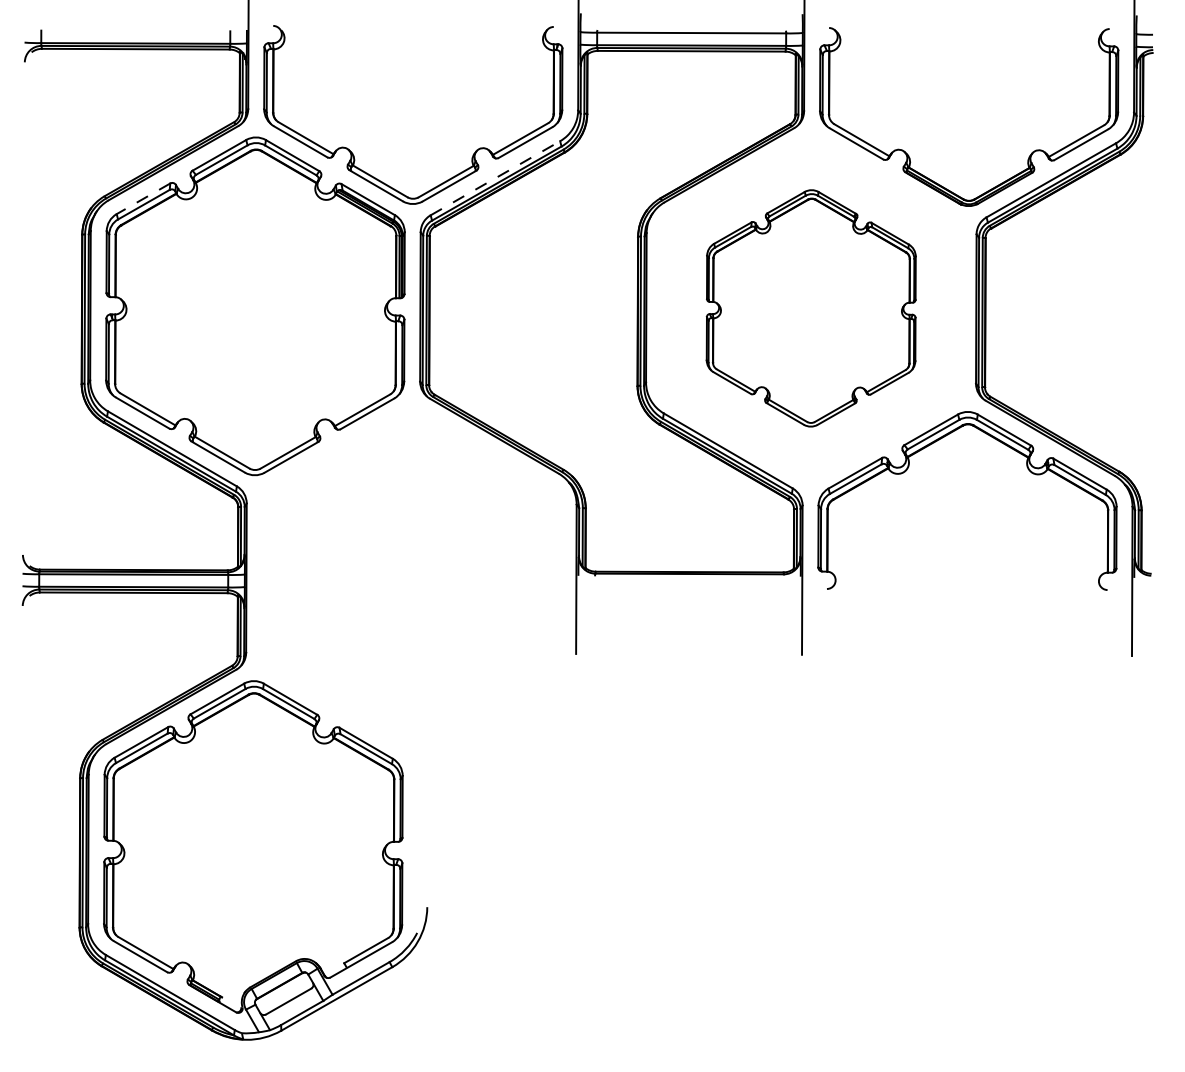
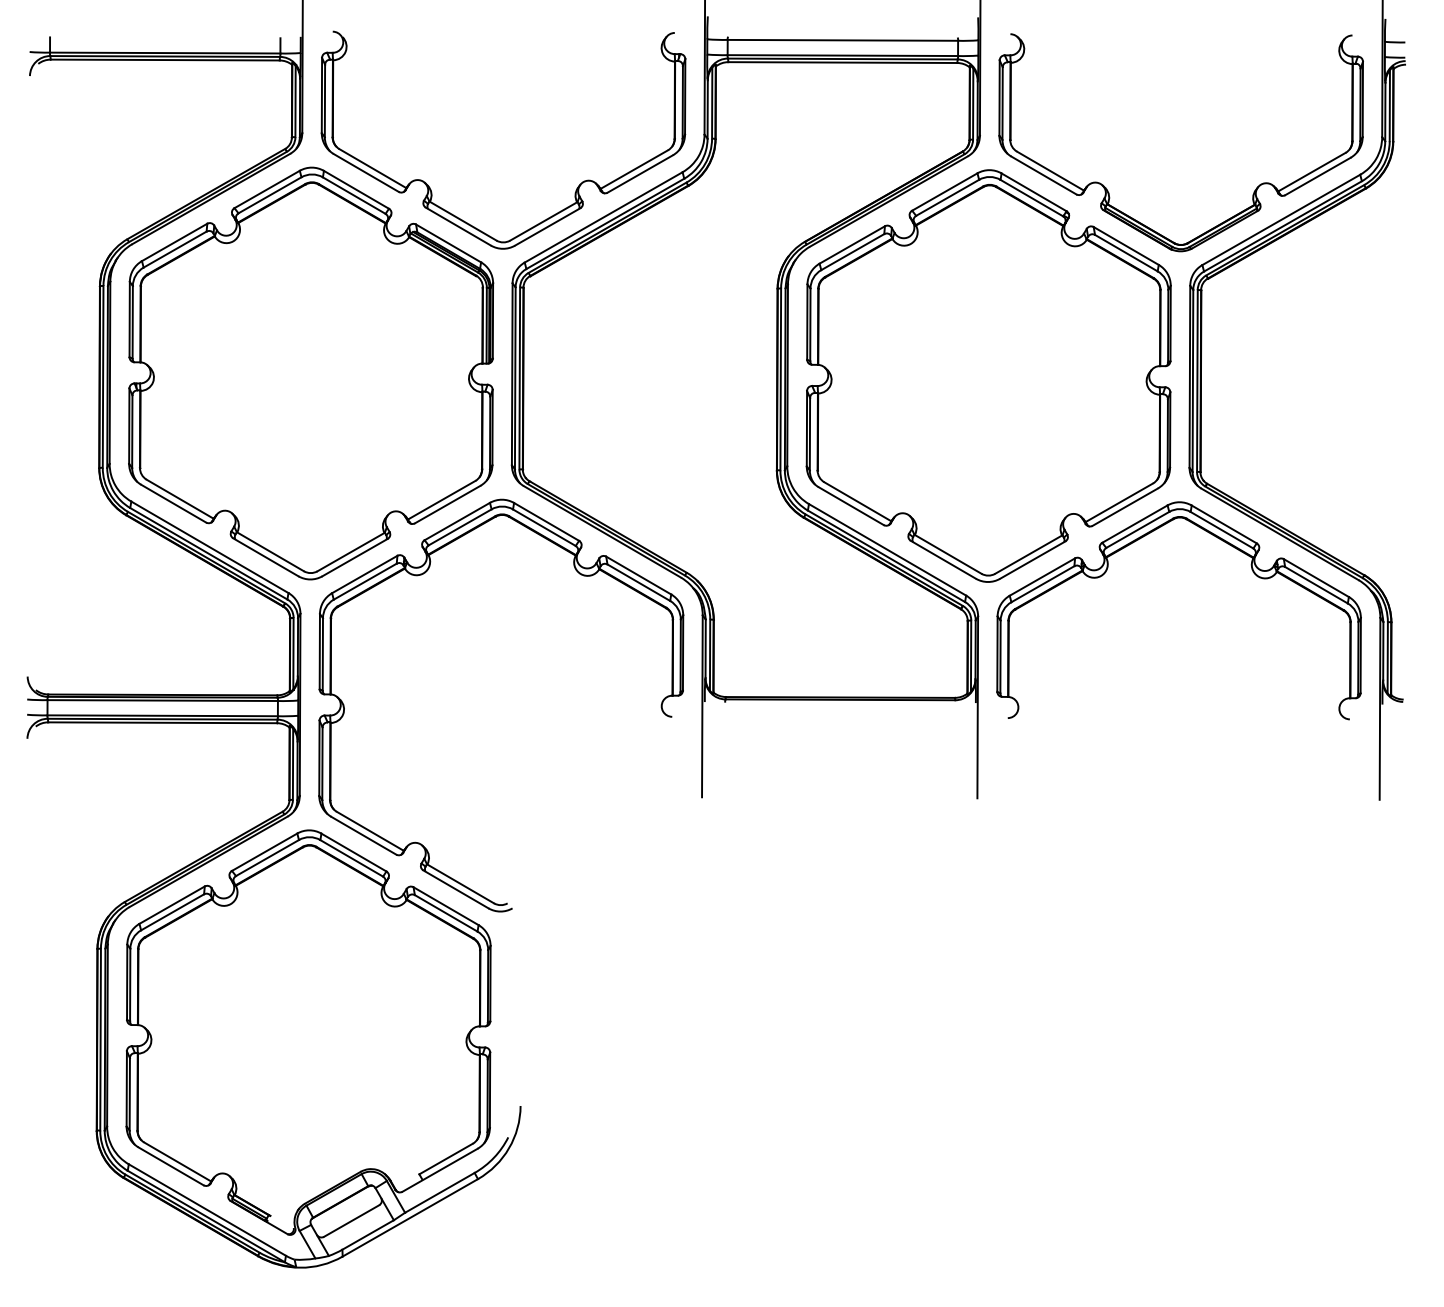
line: (495, 178) -> (603, 217), dashed -> solid
line: (143, 198) -> (174, 242), dashed -> solid
part: (811, 307) -> (988, 375), size x1.43
part: (349, 470) -> (425, 573), added

